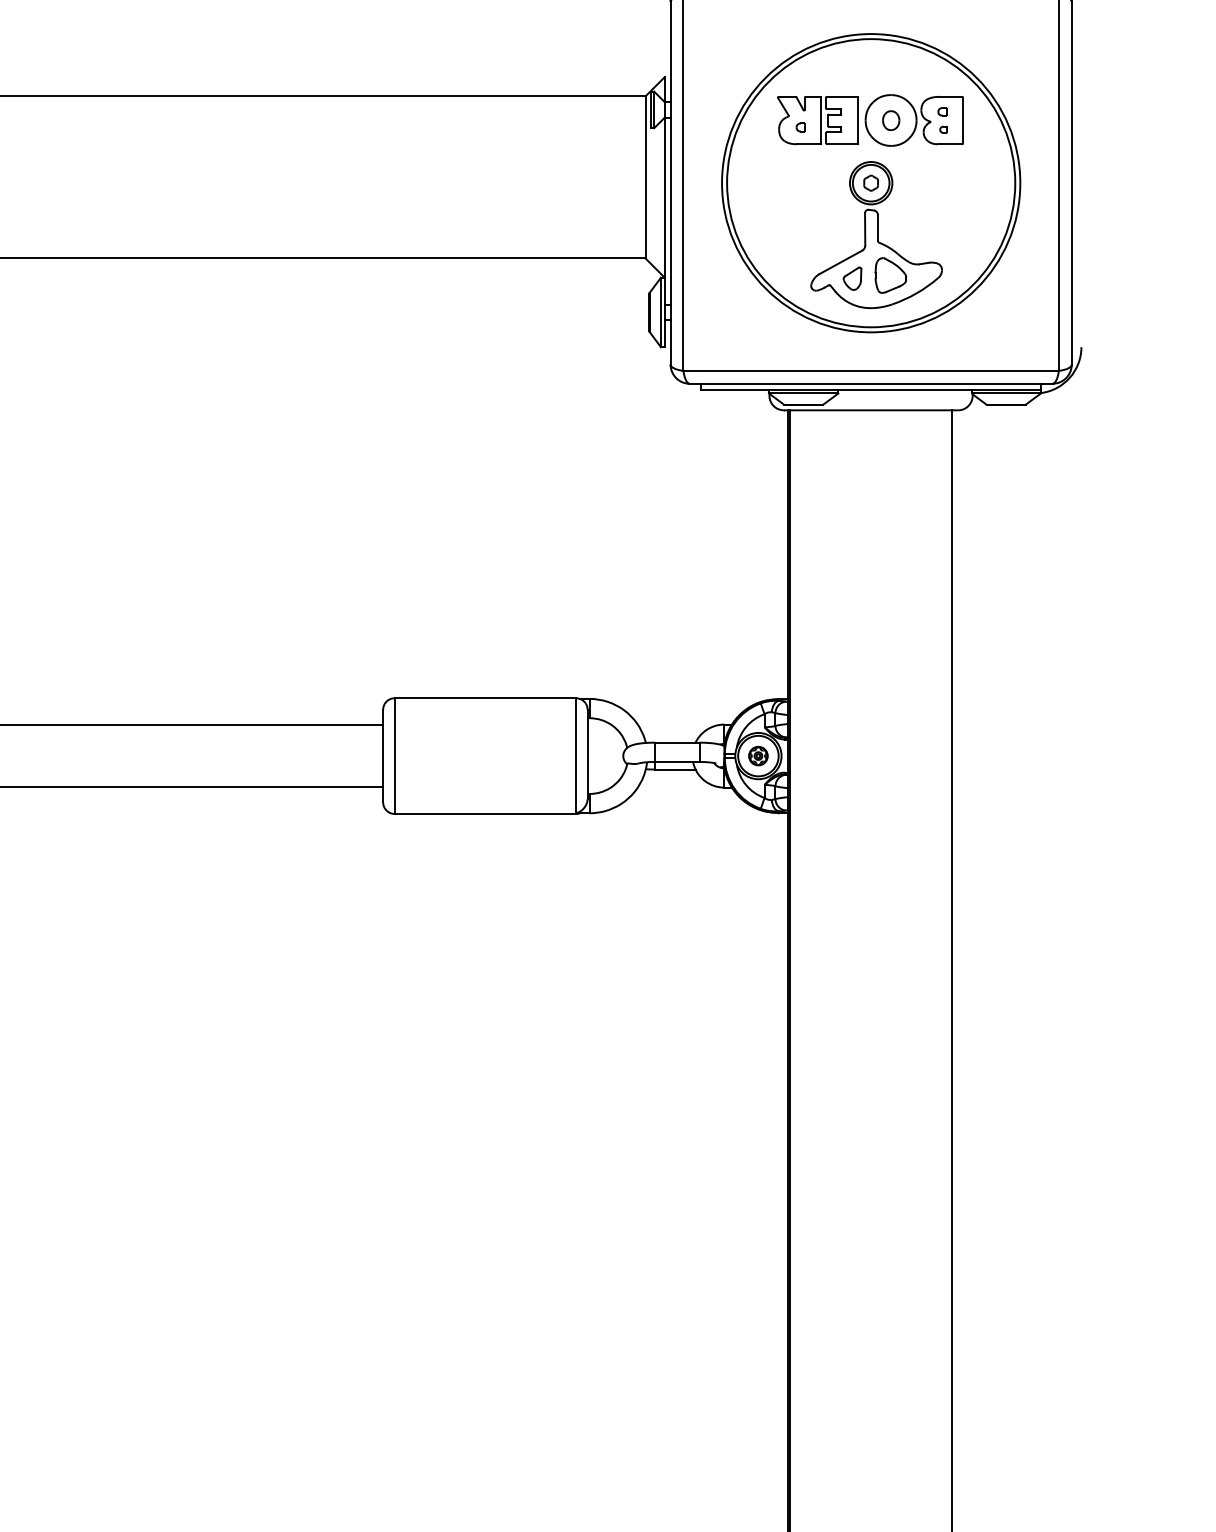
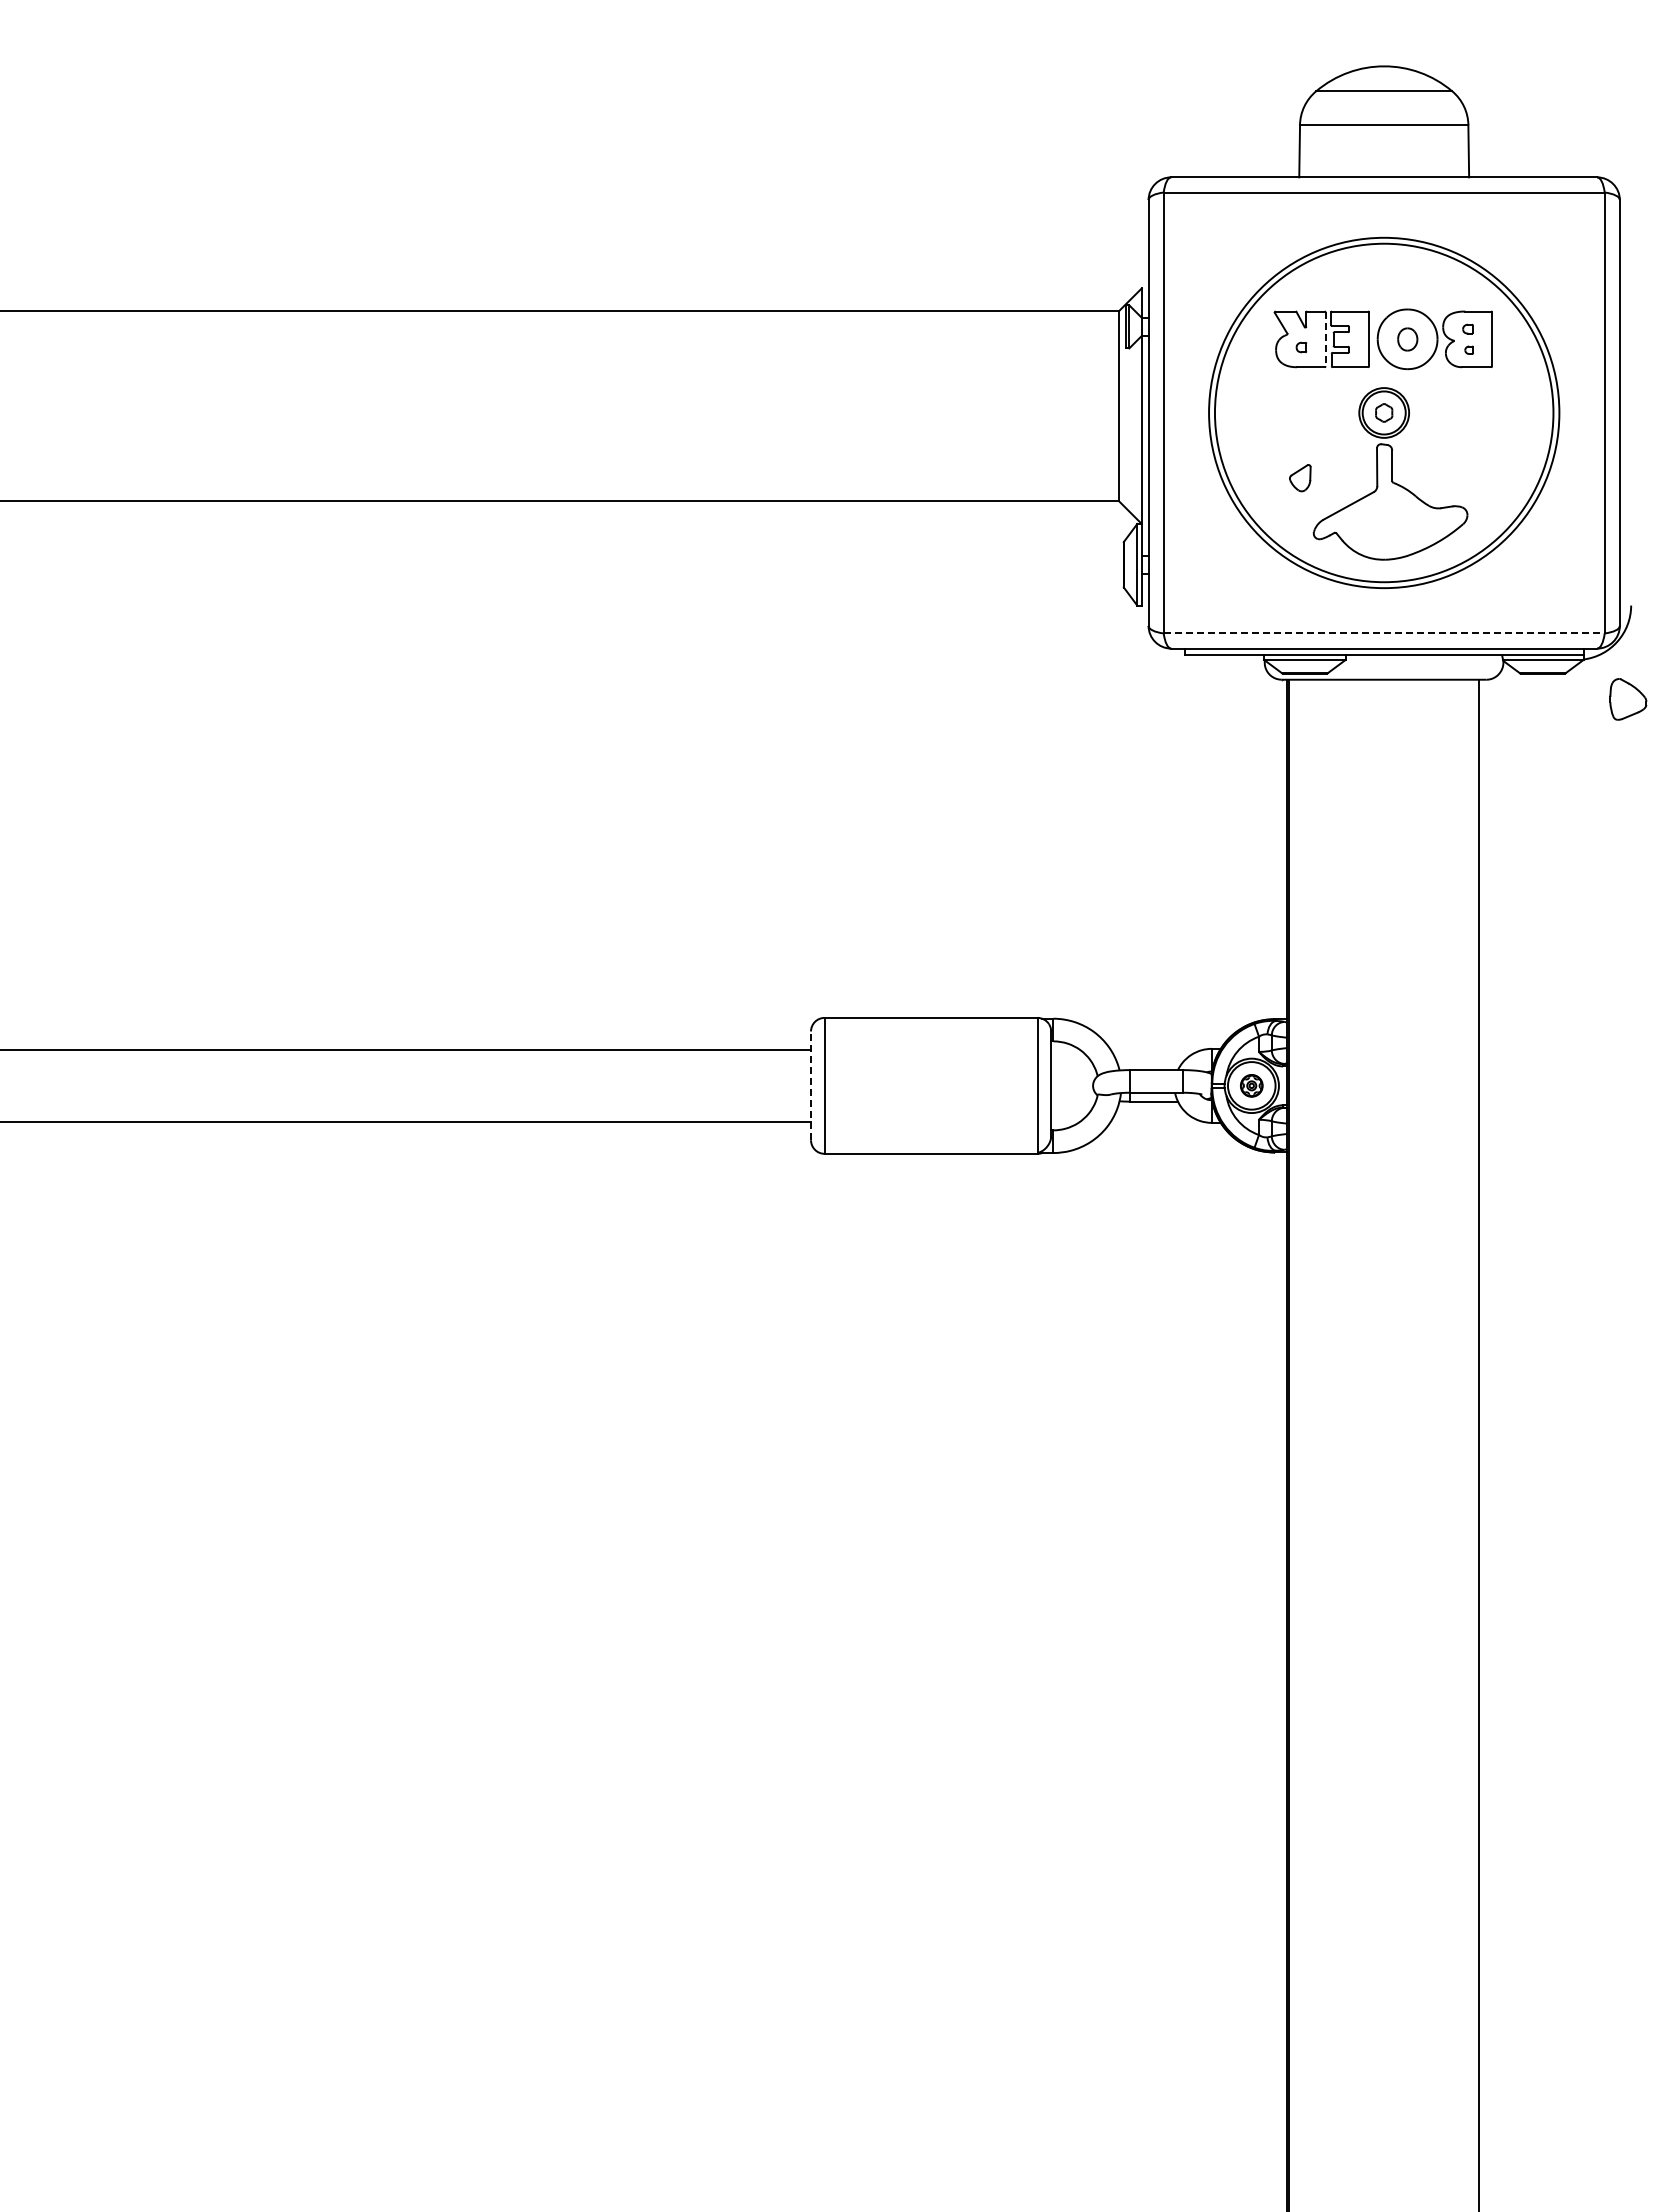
line: (821, 120) -> (1325, 339), solid -> dashed
part: (891, 275) -> (1628, 699), moved
part: (852, 279) -> (1300, 478), moved
line: (871, 370) -> (1384, 633), solid -> dashed
line: (383, 755) -> (811, 1085), solid -> dashed

